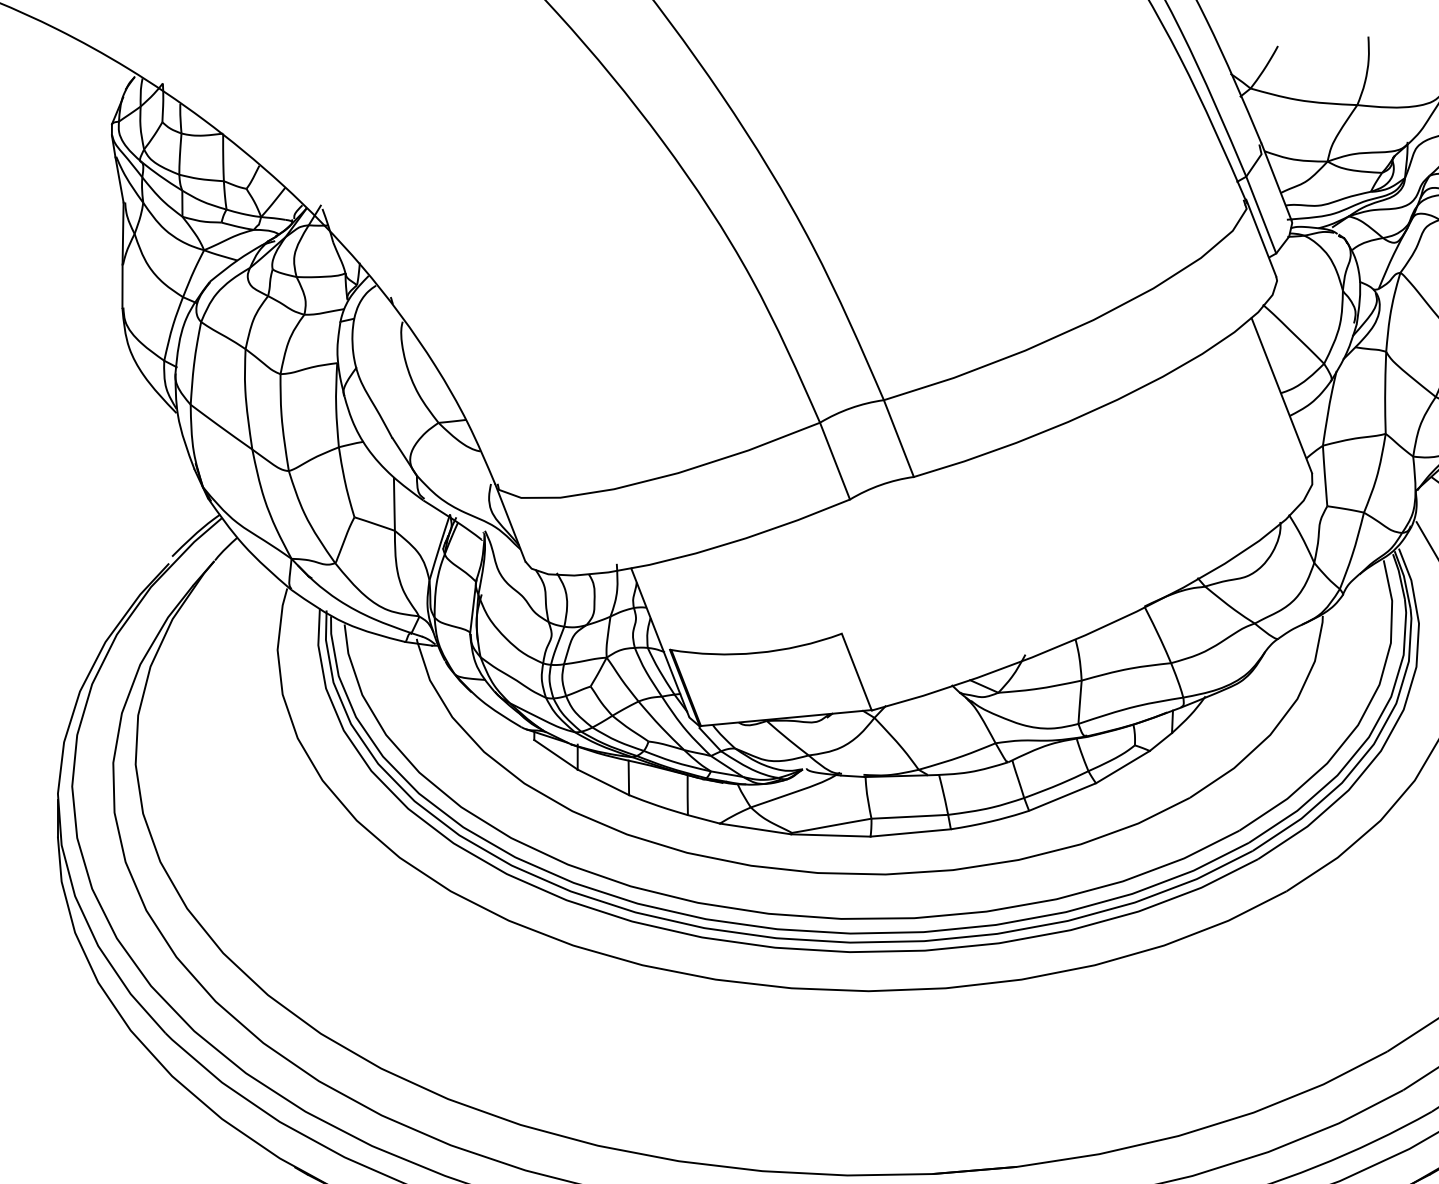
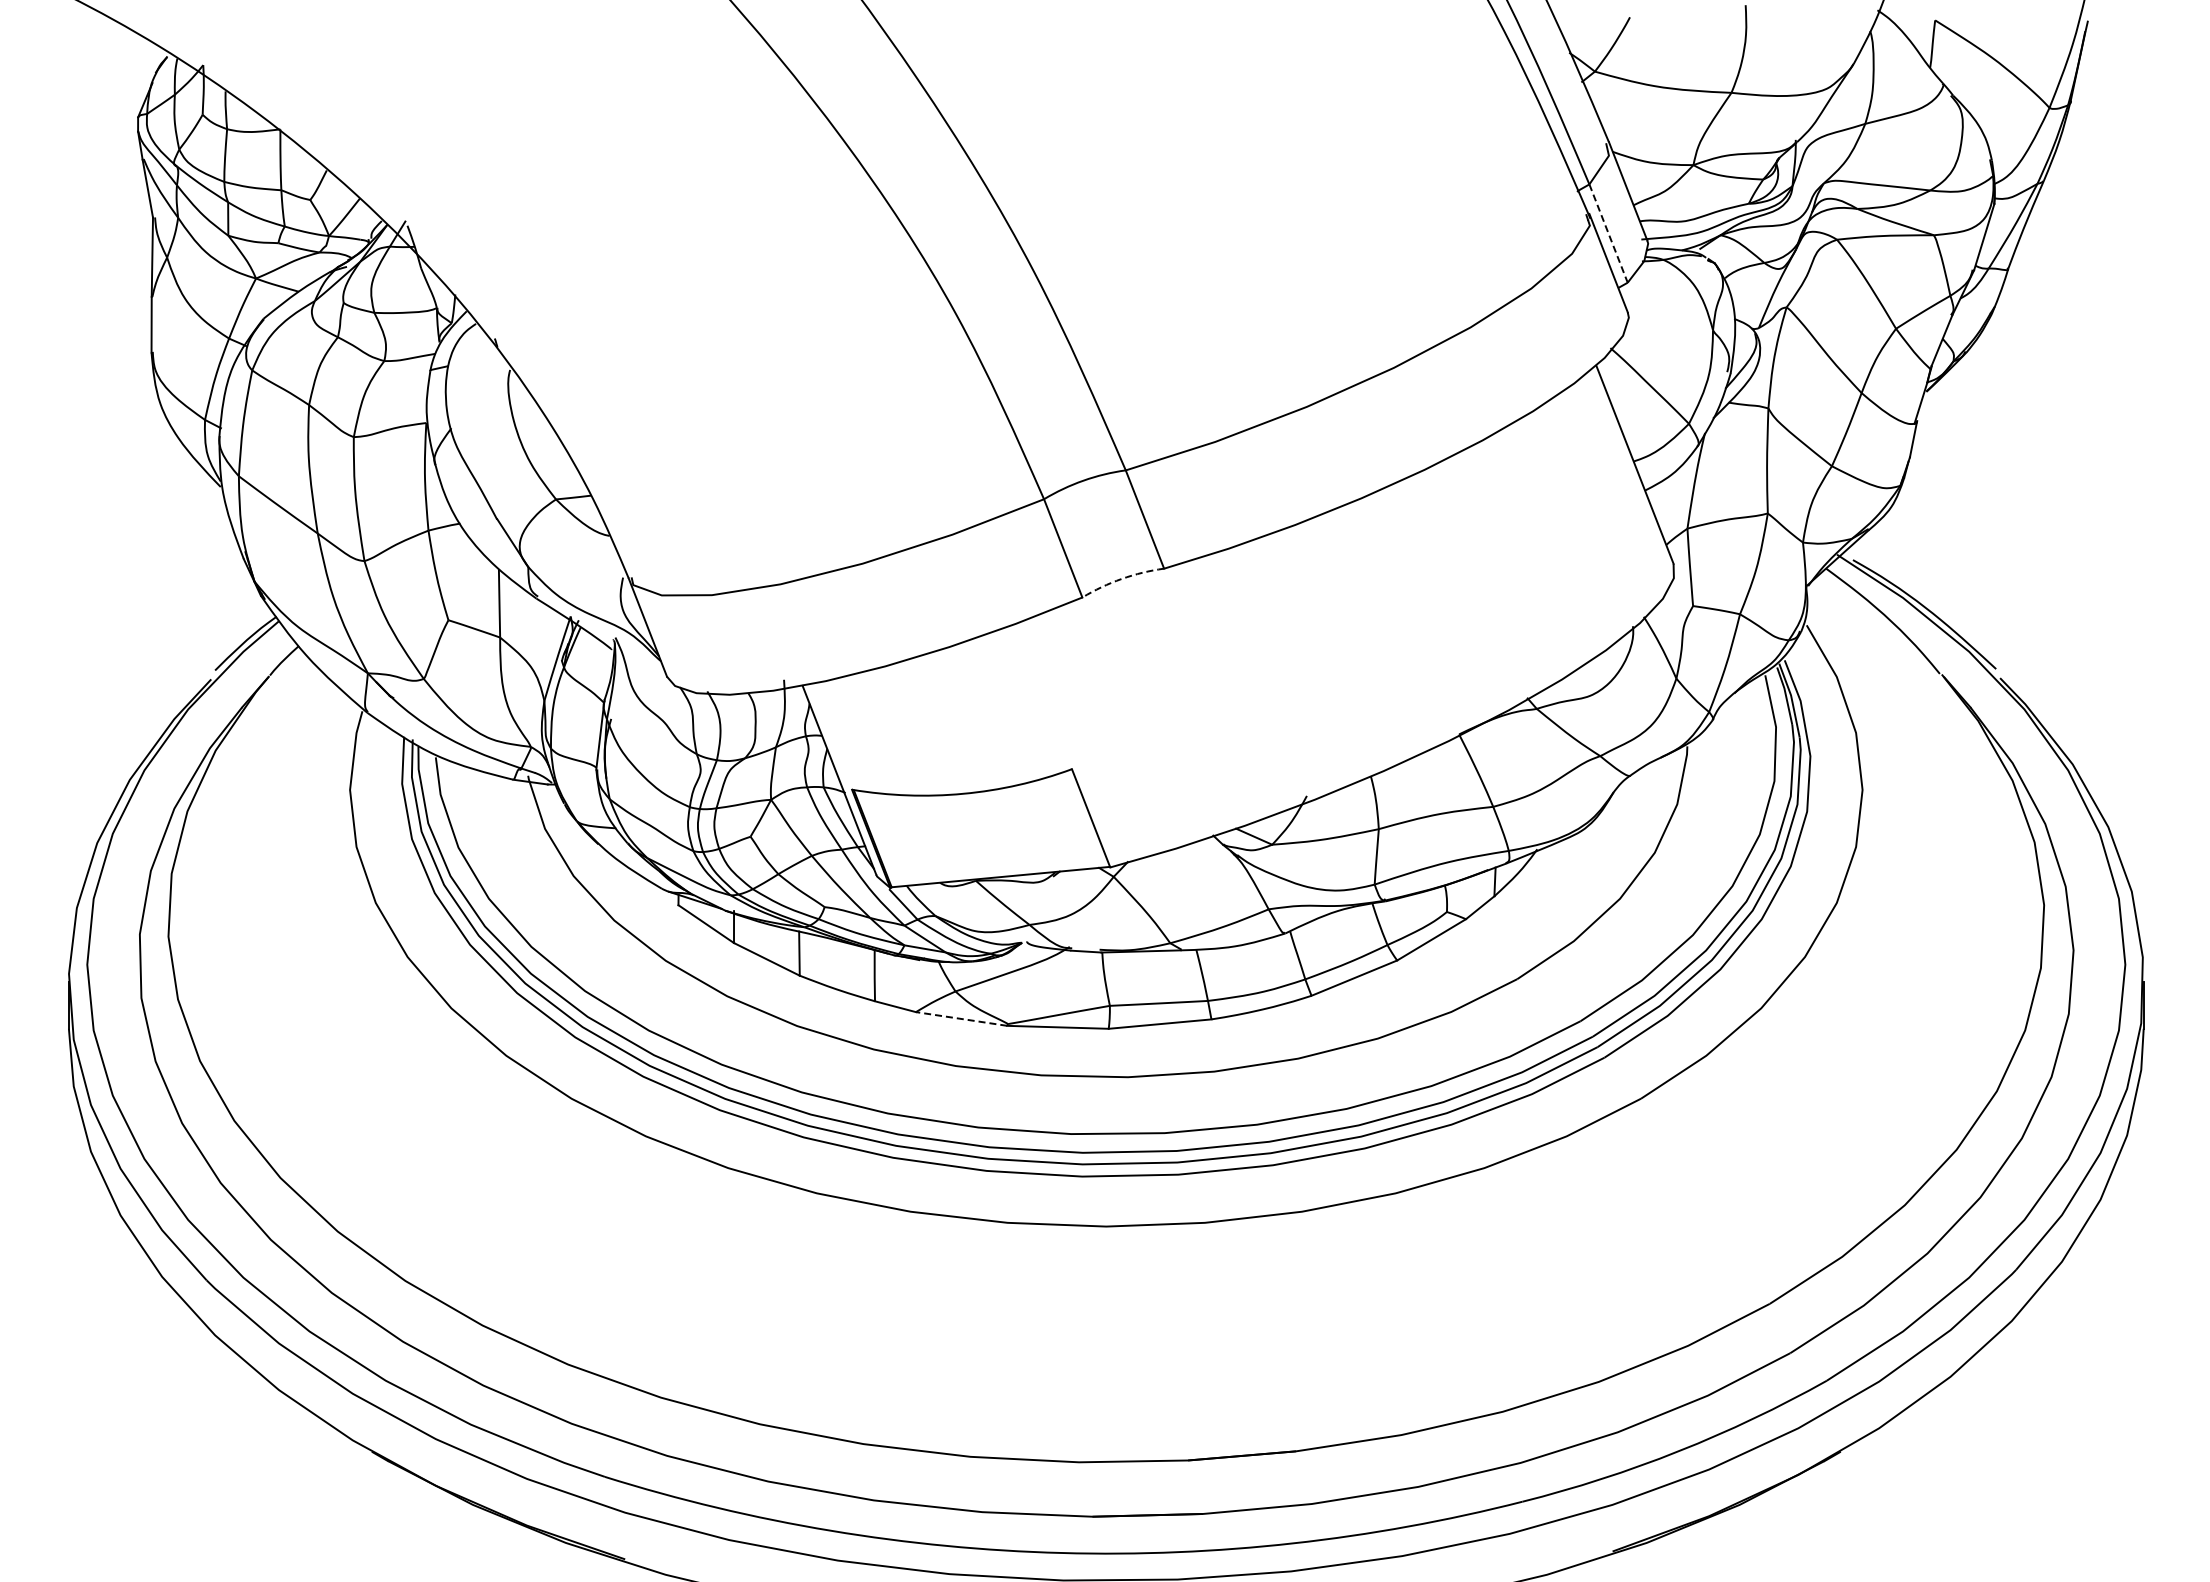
line: (1261, 215) -> (1608, 233), solid -> dashed
arc: (880, 484) -> (1121, 578), solid -> dashed
line: (755, 828) -> (961, 1018), solid -> dashed

